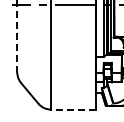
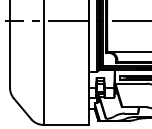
line: (17, 39) -> (10, 54), dashed -> solid
line: (73, 109) -> (66, 124), dashed -> solid

